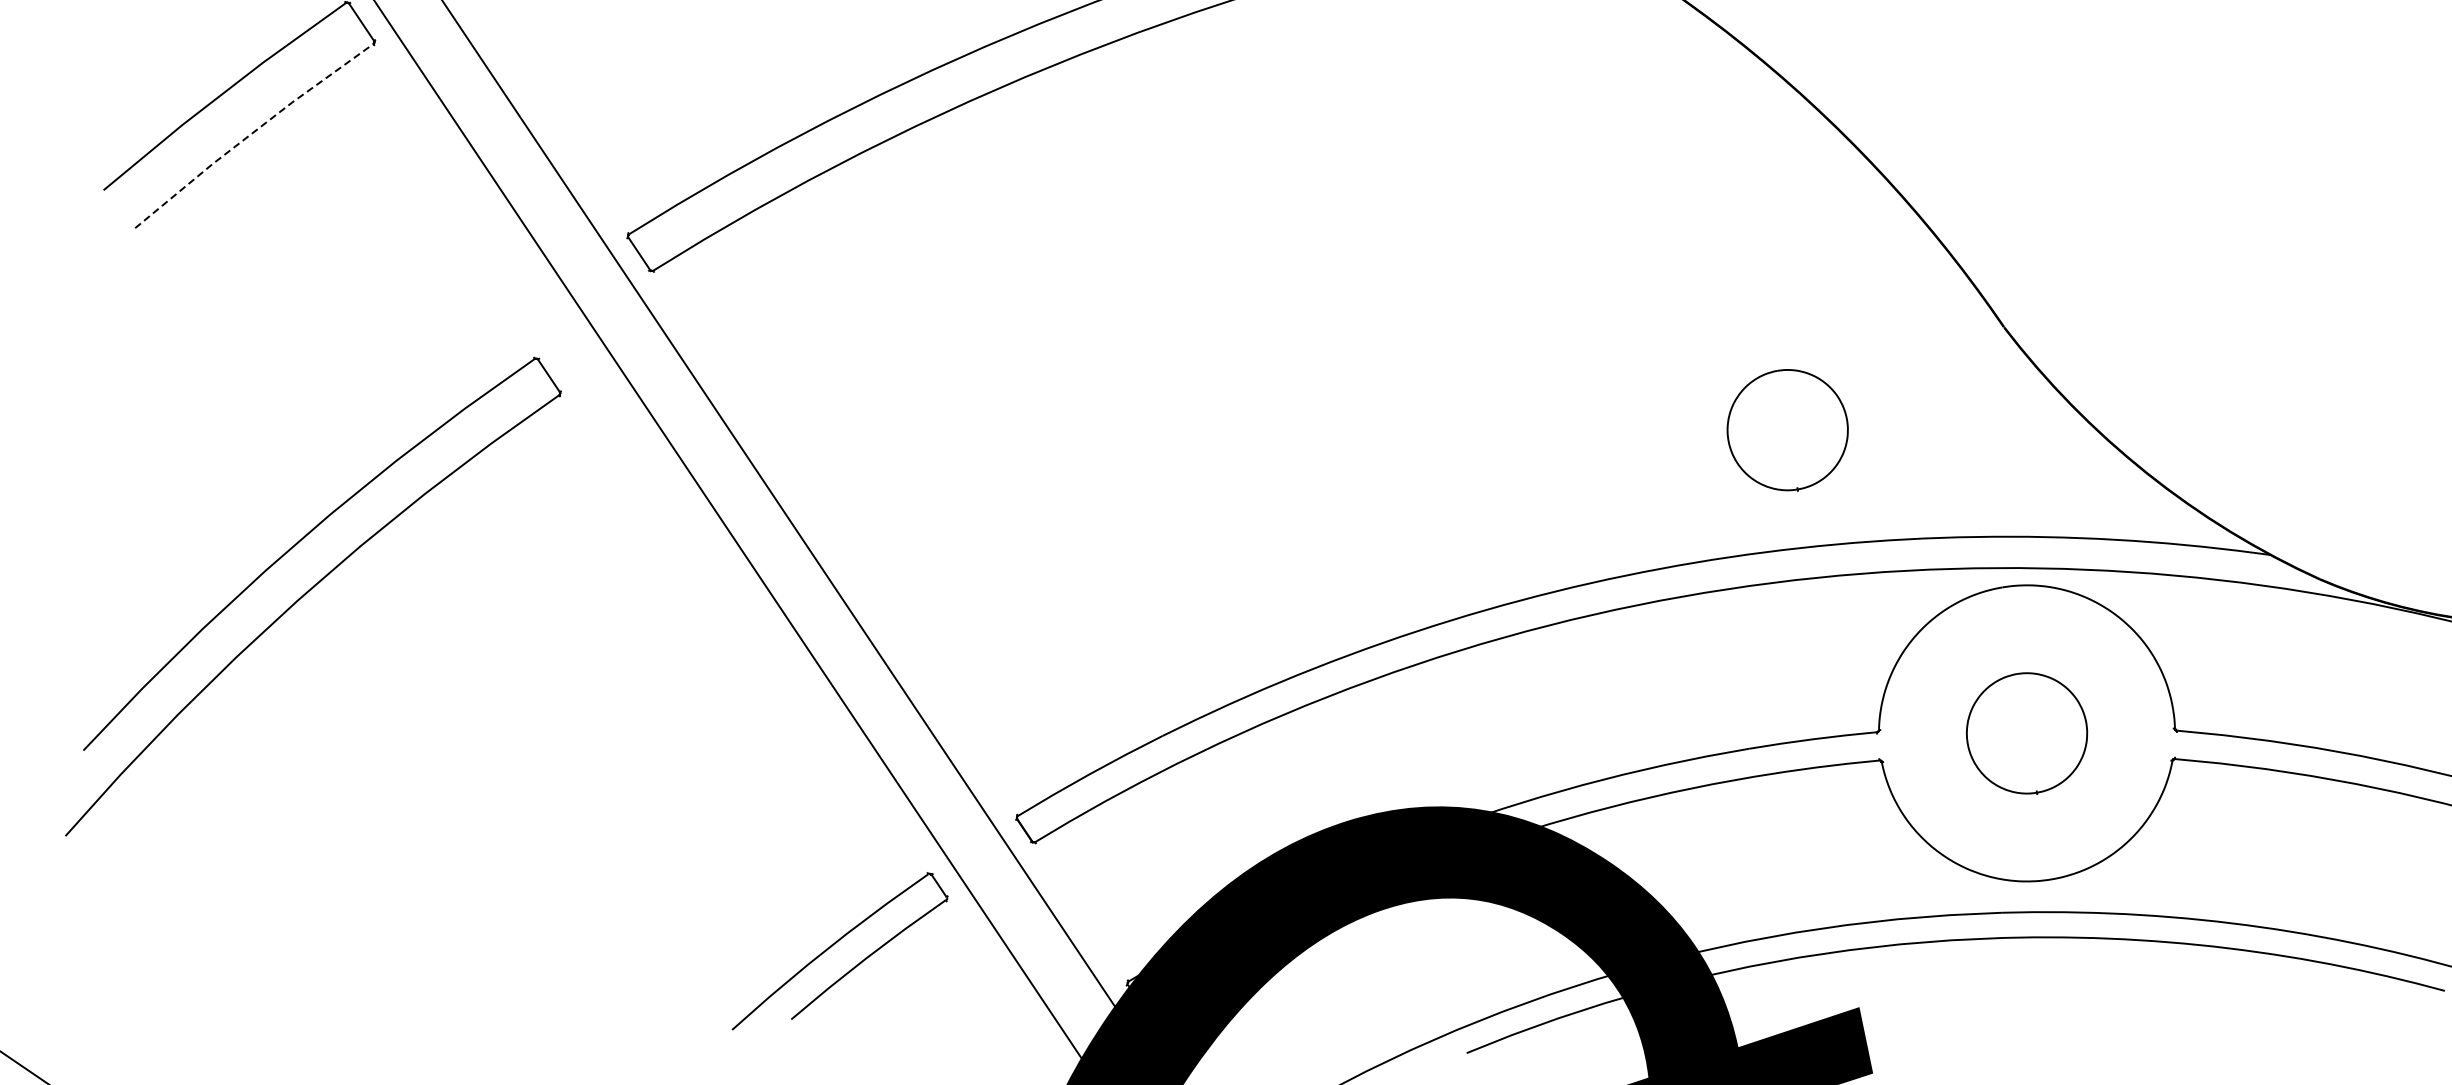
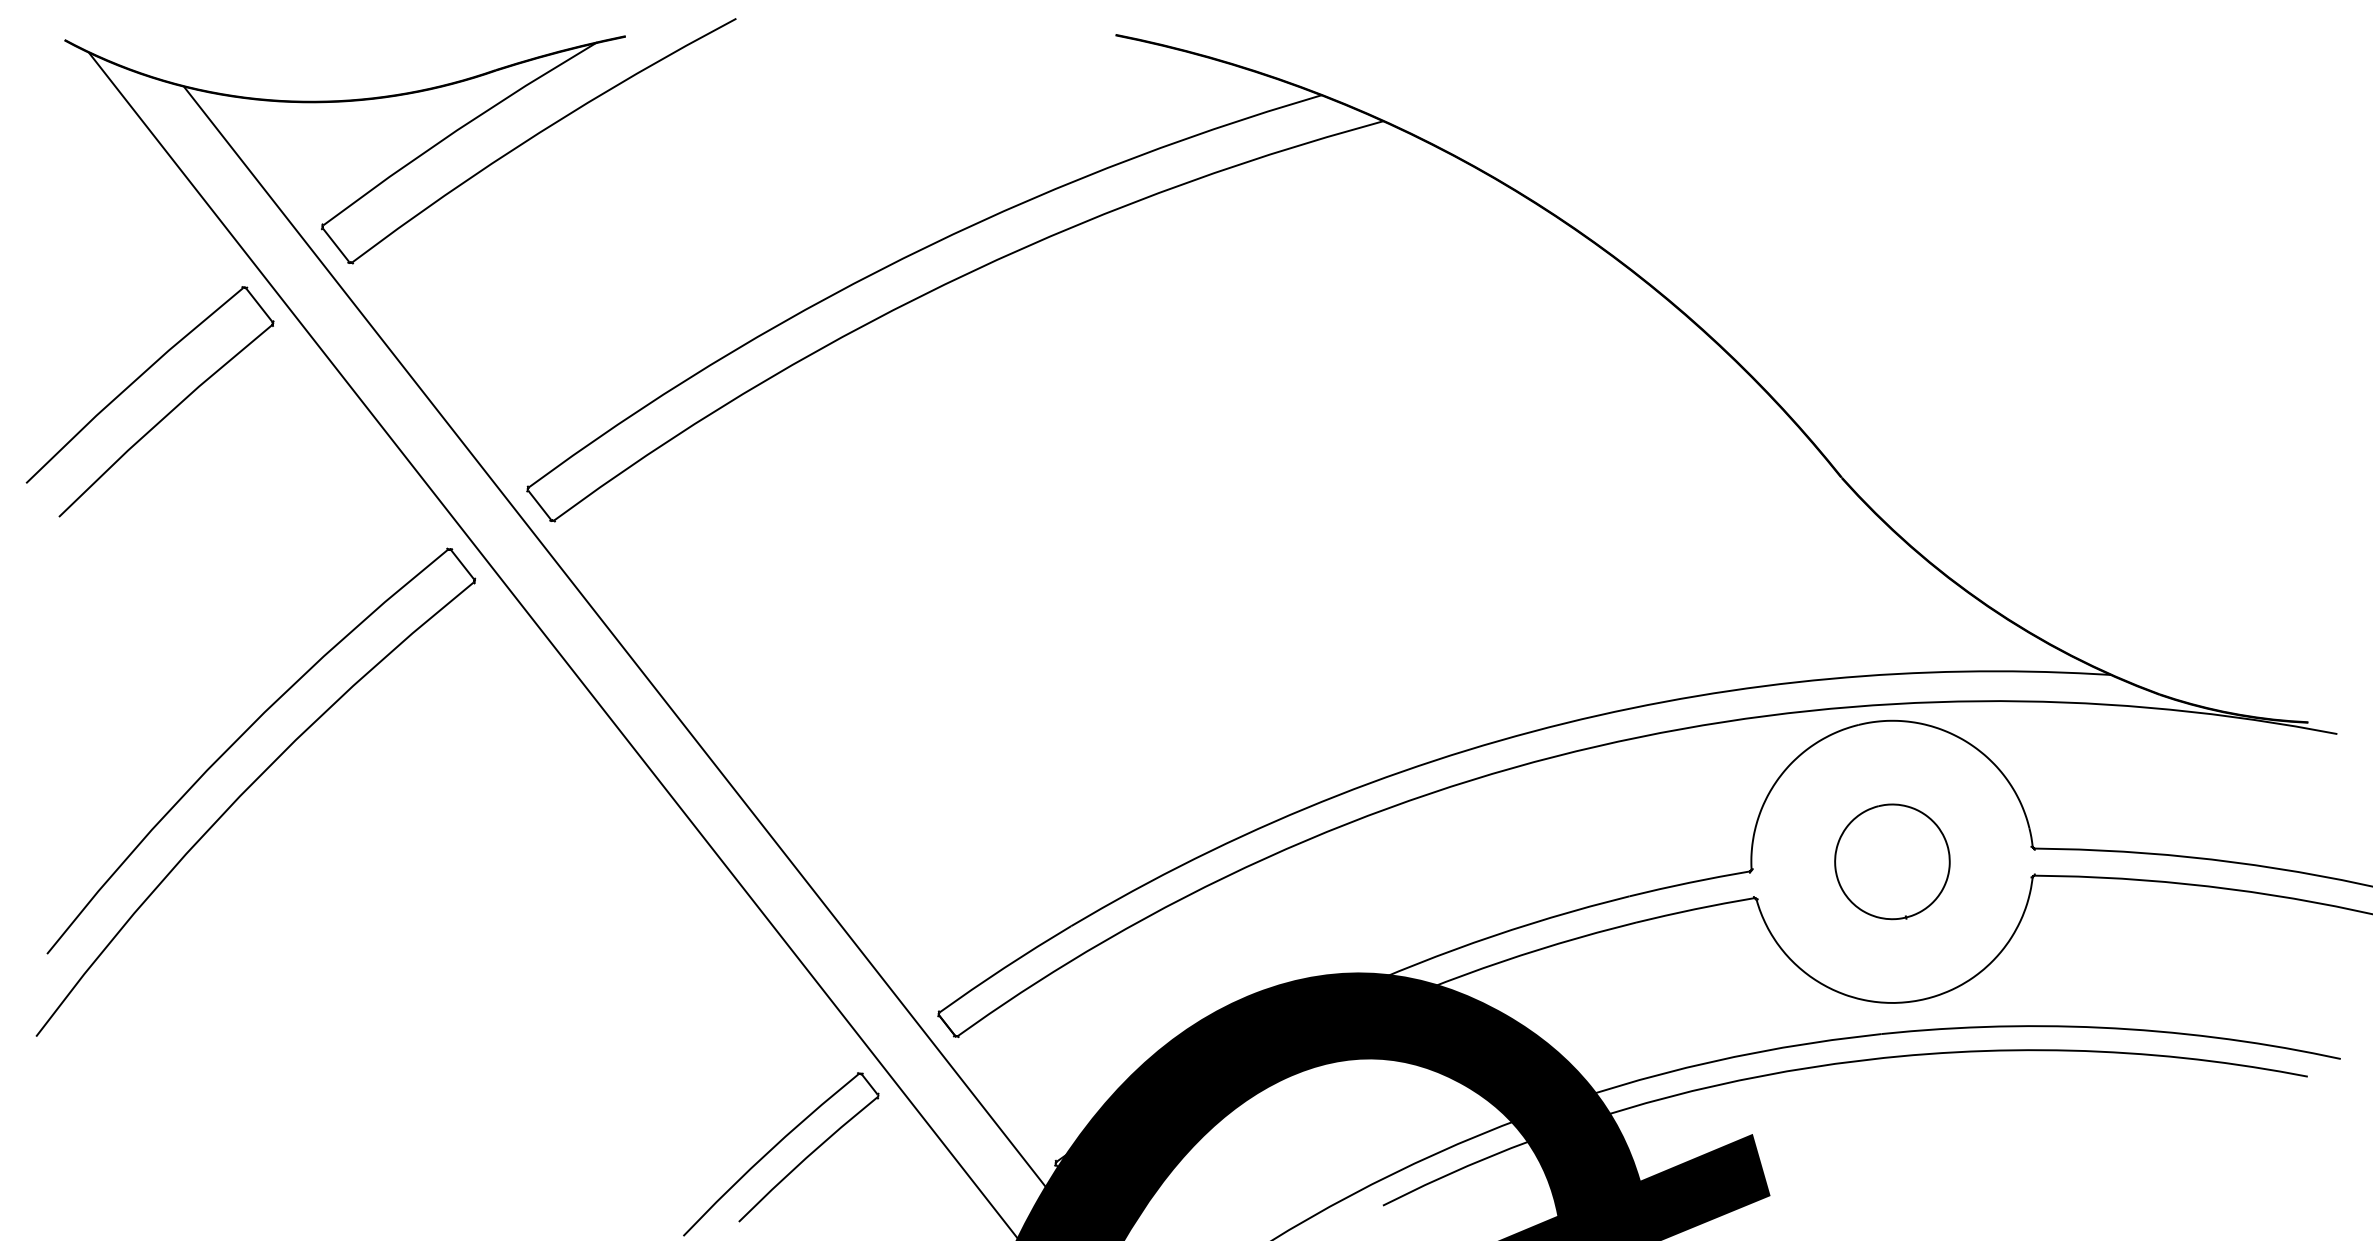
line: (252, 133) -> (163, 418), dashed -> solid
part: (1787, 429) -> (1643, 590), removed
part: (310, 591) -> (251, 786), moved

